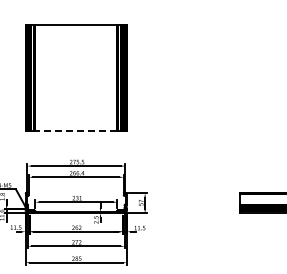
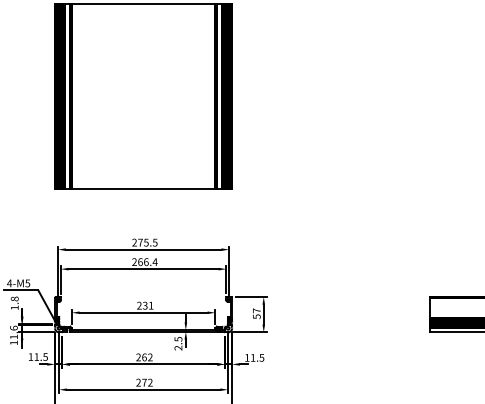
line: (76, 131) -> (143, 189), dashed -> solid

